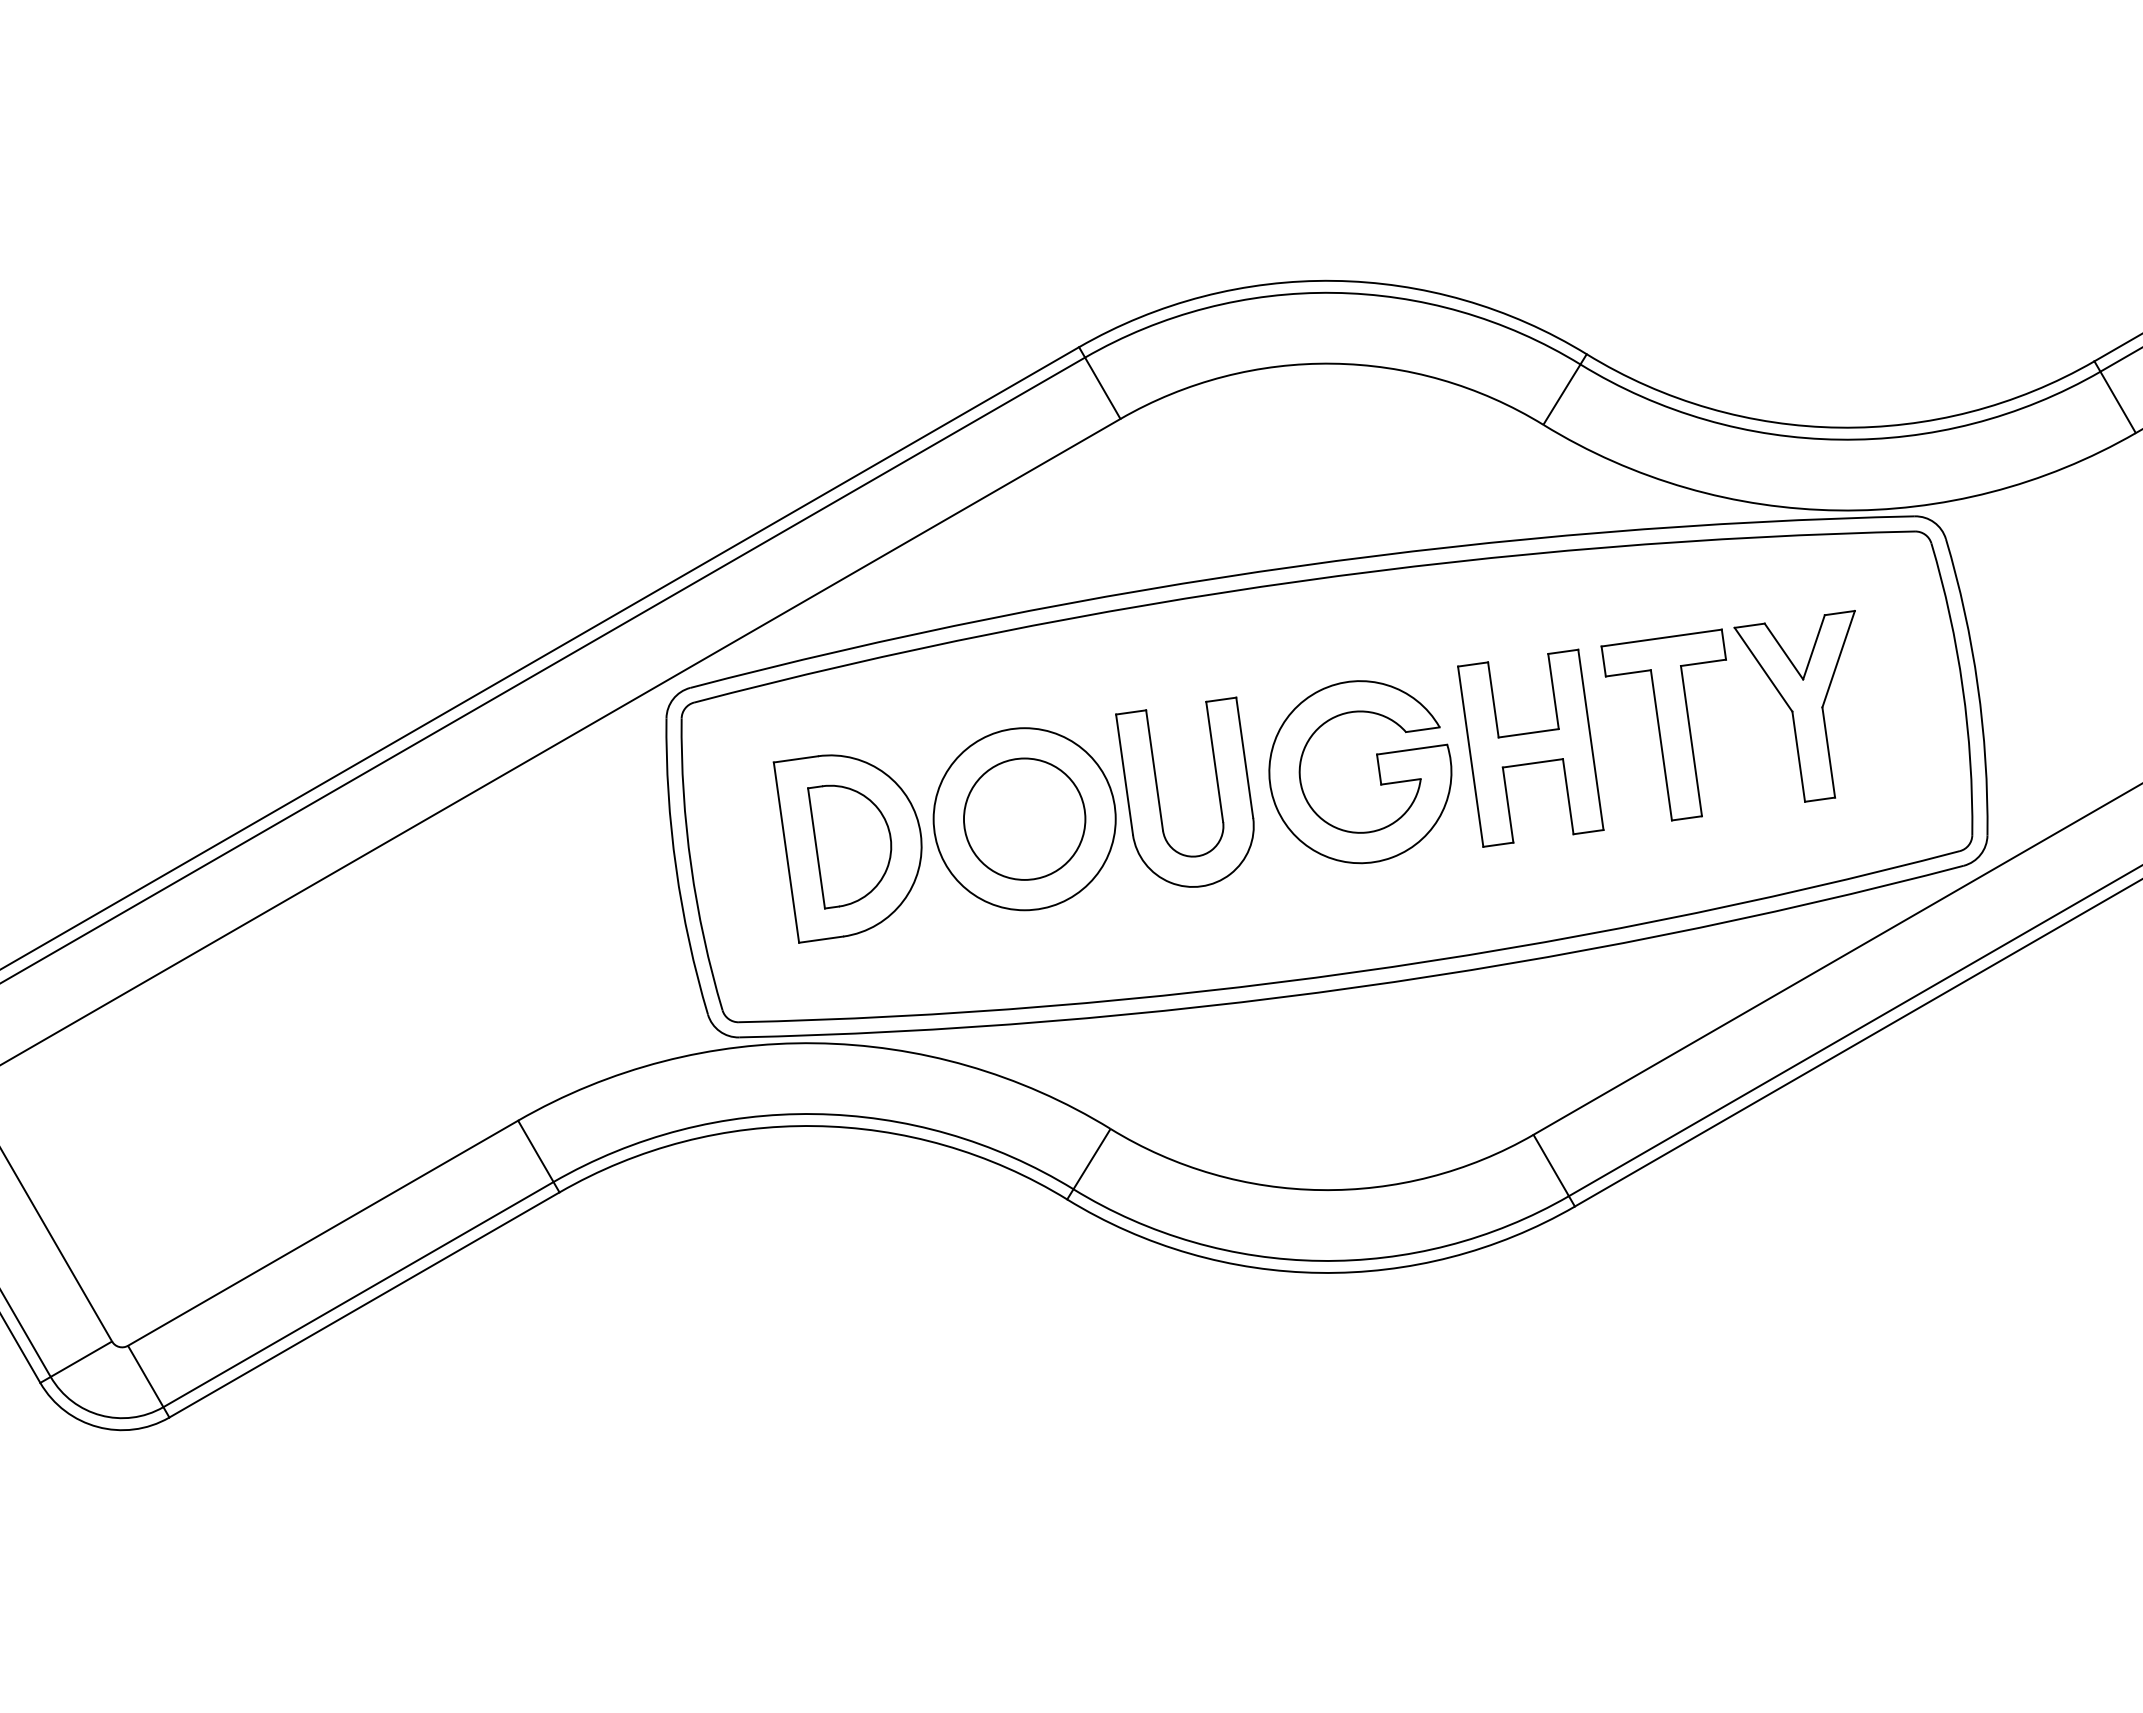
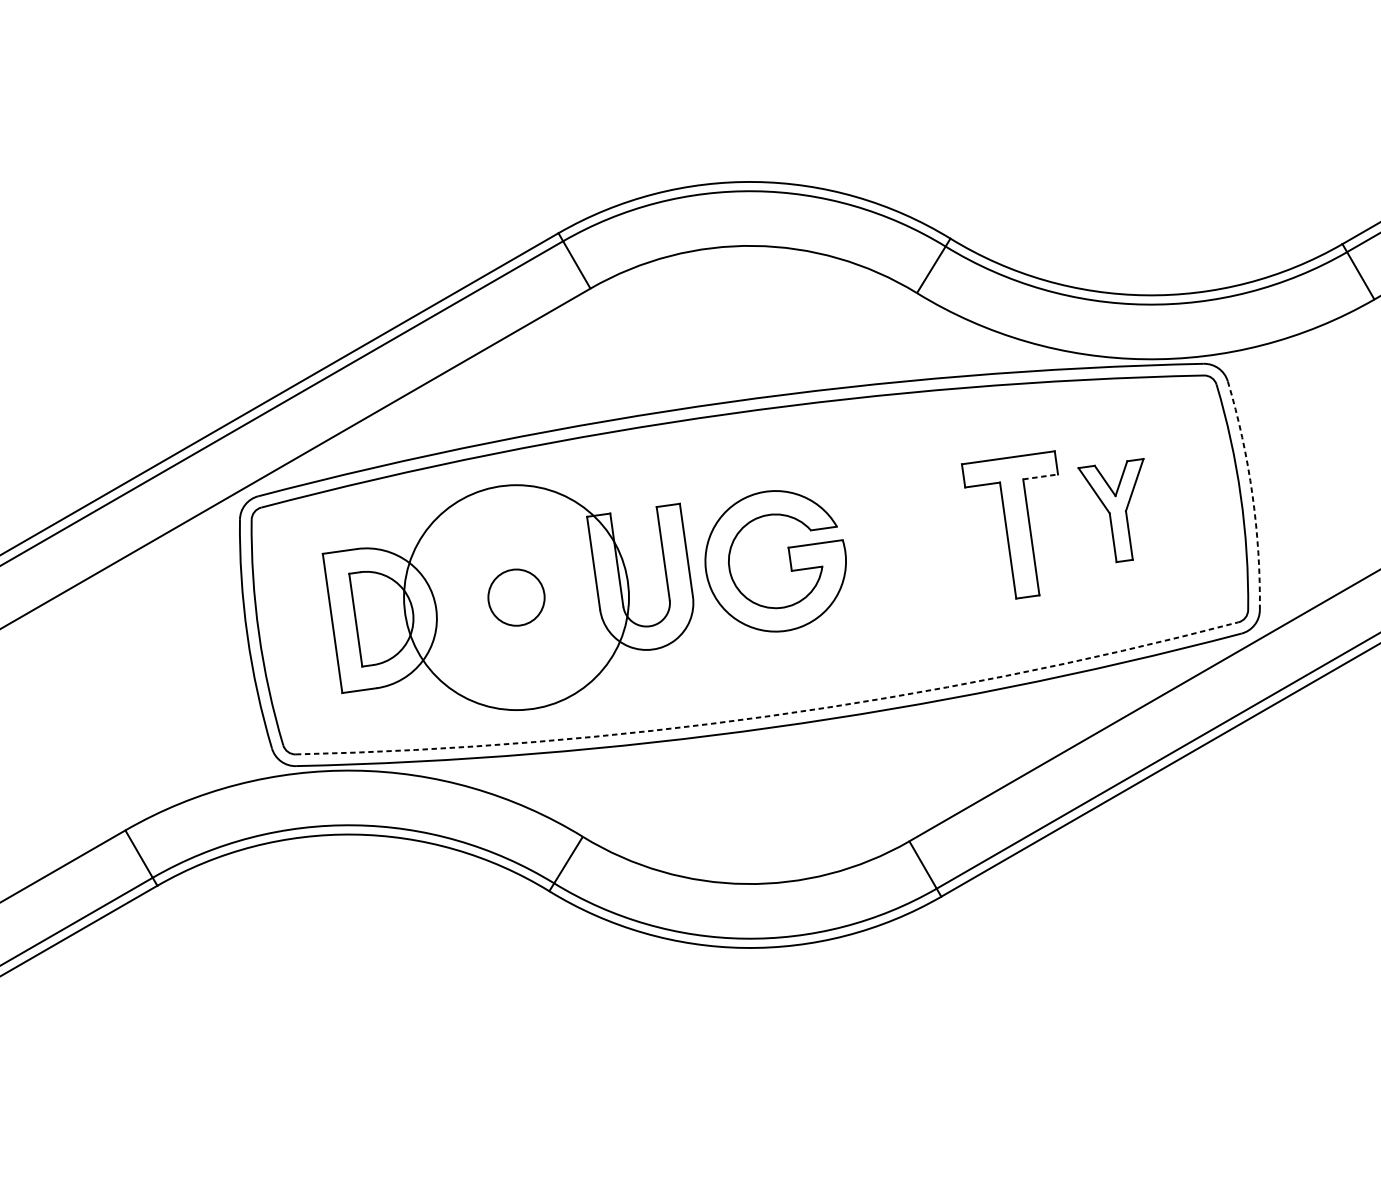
line: (1703, 662) -> (1040, 476), solid -> dashed
arc: (1977, 685) -> (1252, 494), solid -> dashed
part: (1794, 706) -> (1110, 510), size x0.7
part: (1530, 747) -> (907, 542), removed
circle: (1024, 818) -> (516, 597), size x0.6
circle: (1024, 819) -> (516, 597), size x1.6
arc: (1354, 972) -> (771, 716), solid -> dashed

